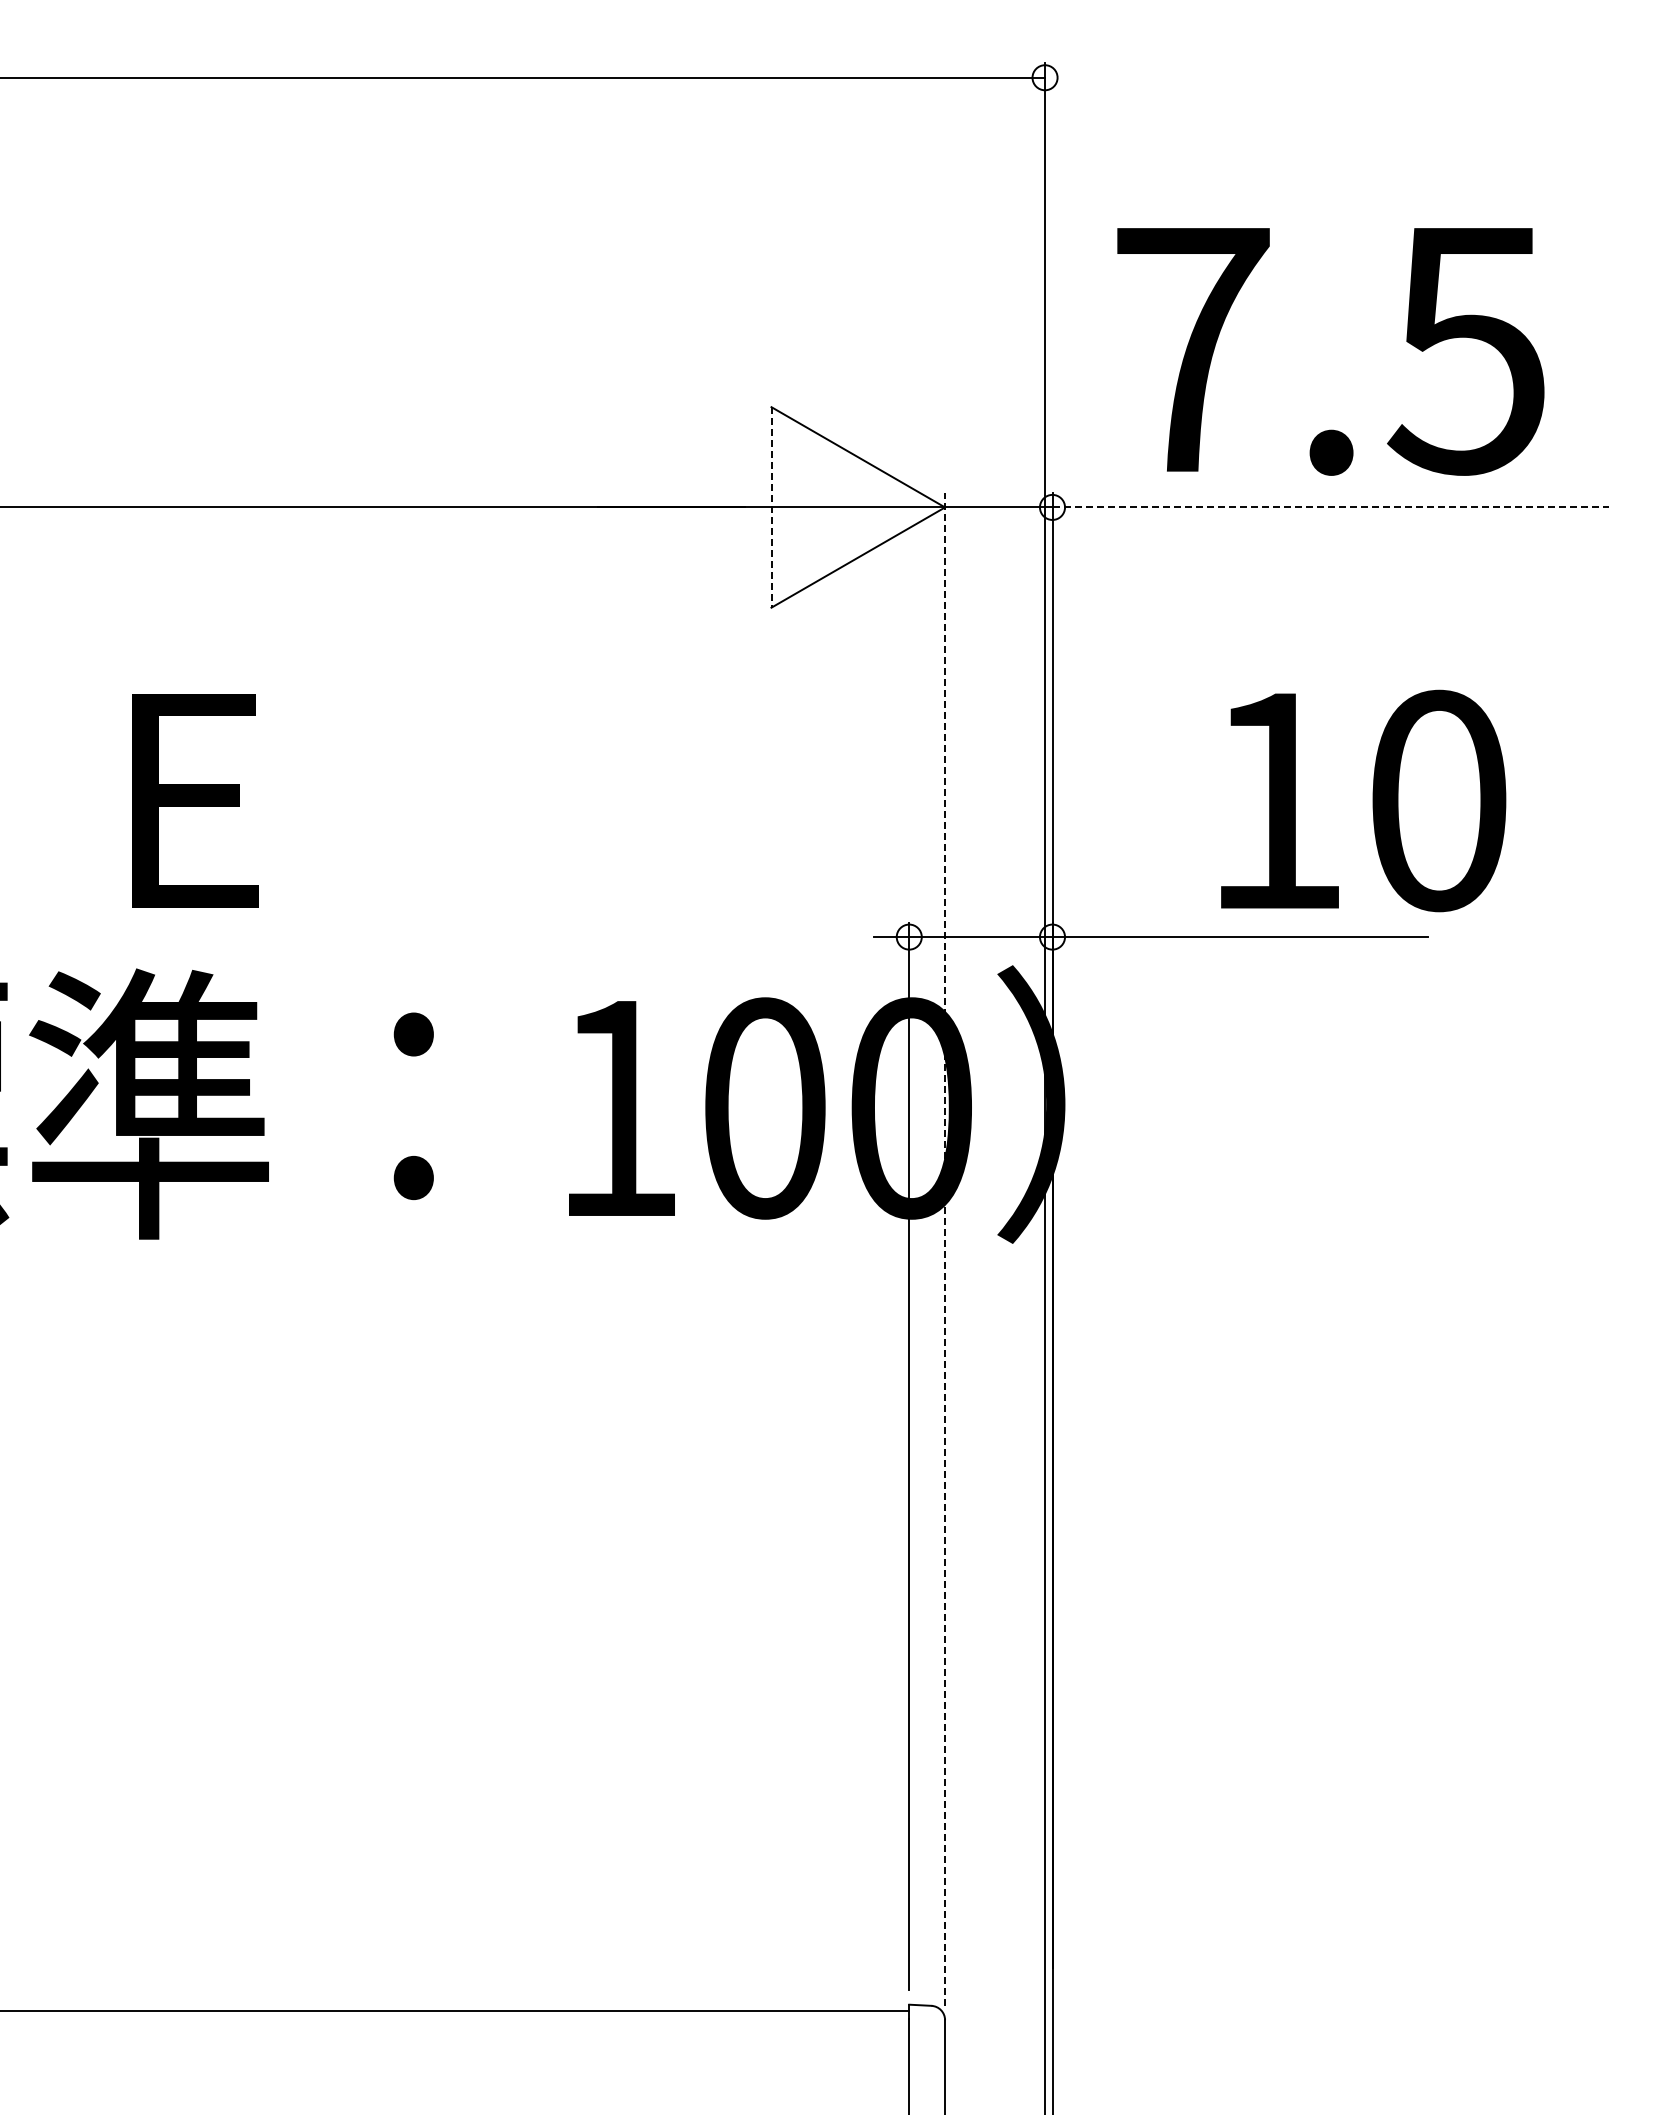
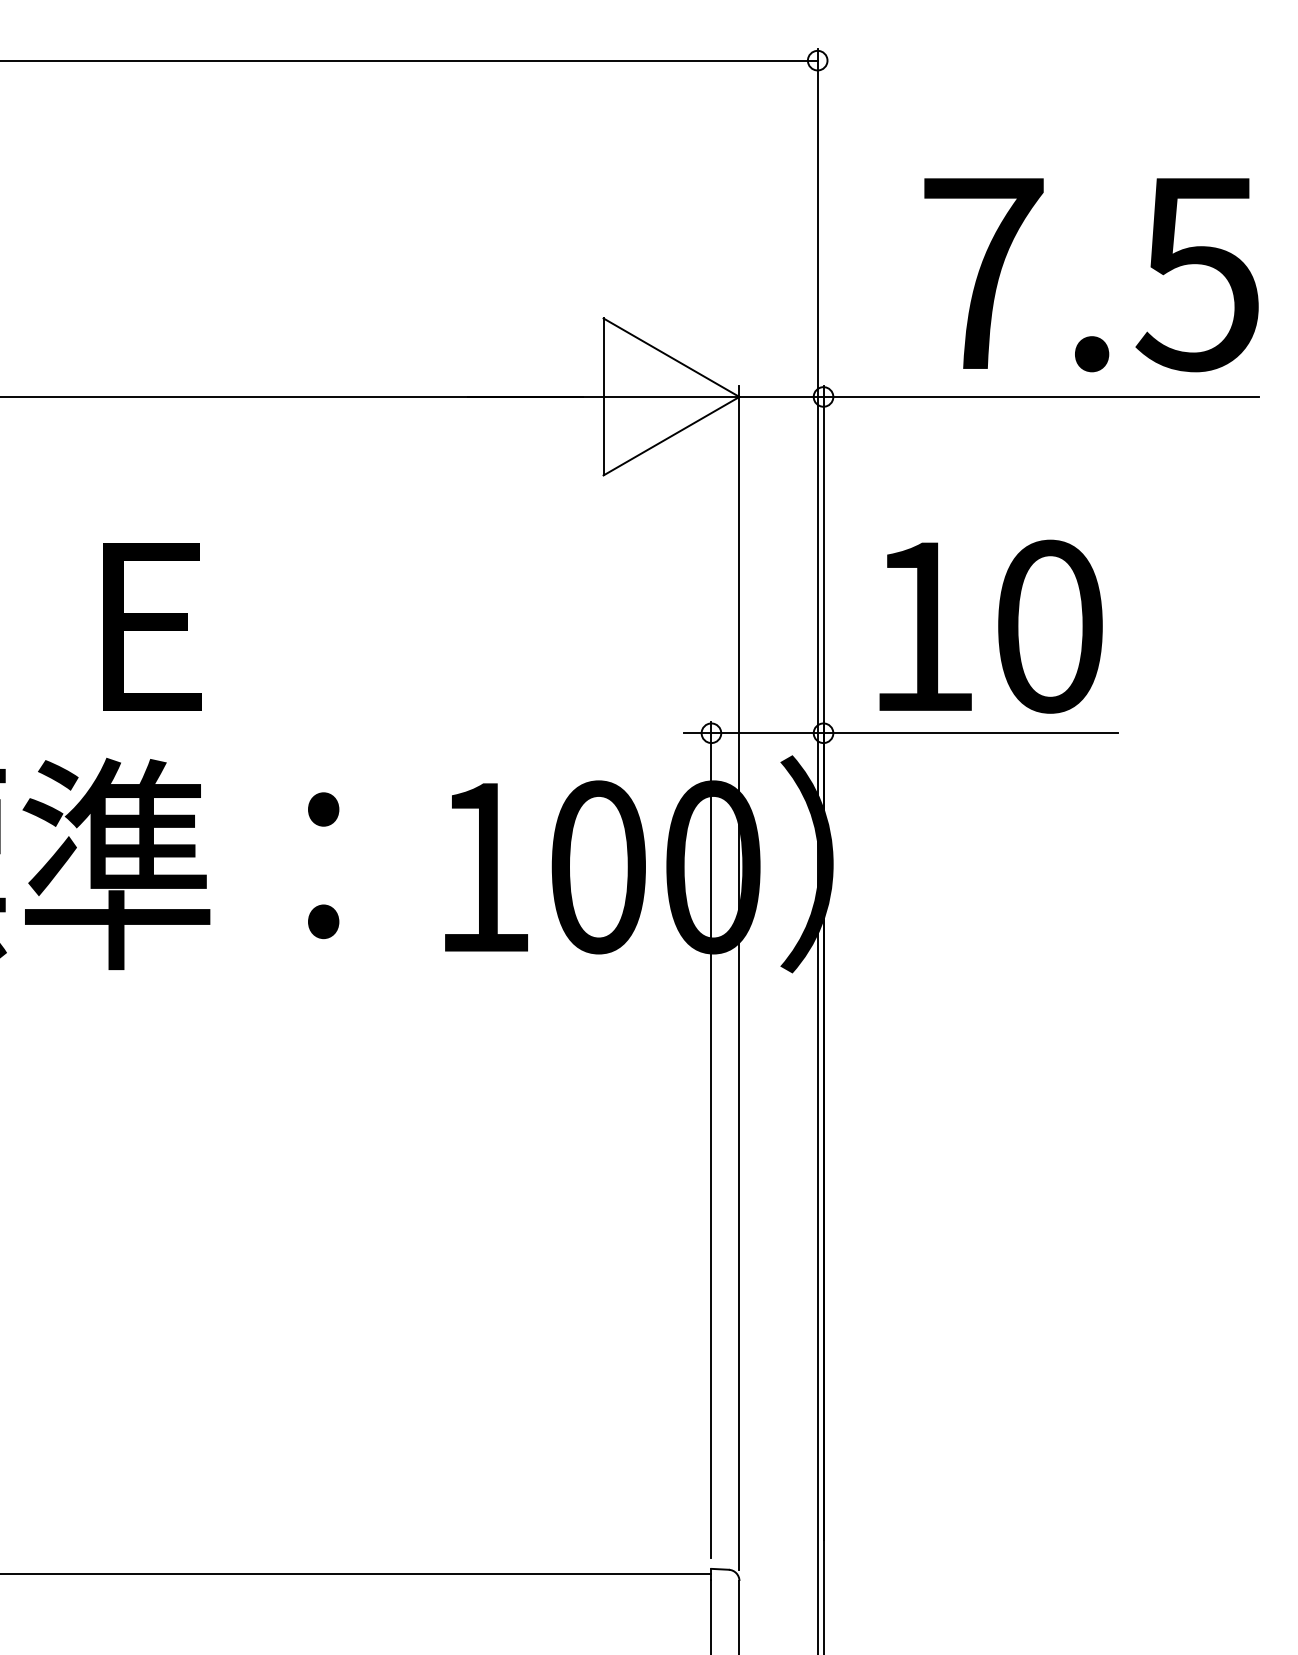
text: (1330, 351) -> (1091, 274), moved
line: (771, 507) -> (603, 397), dashed -> solid
line: (1331, 507) -> (1041, 397), dashed -> solid
text: (1363, 800) -> (991, 626), moved
line: (945, 1248) -> (739, 976), dashed -> solid

